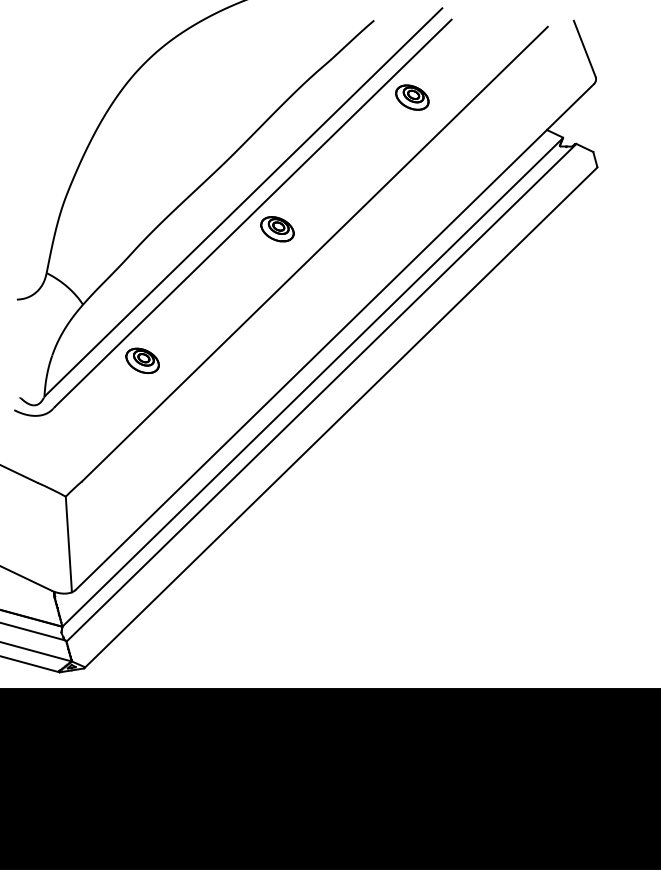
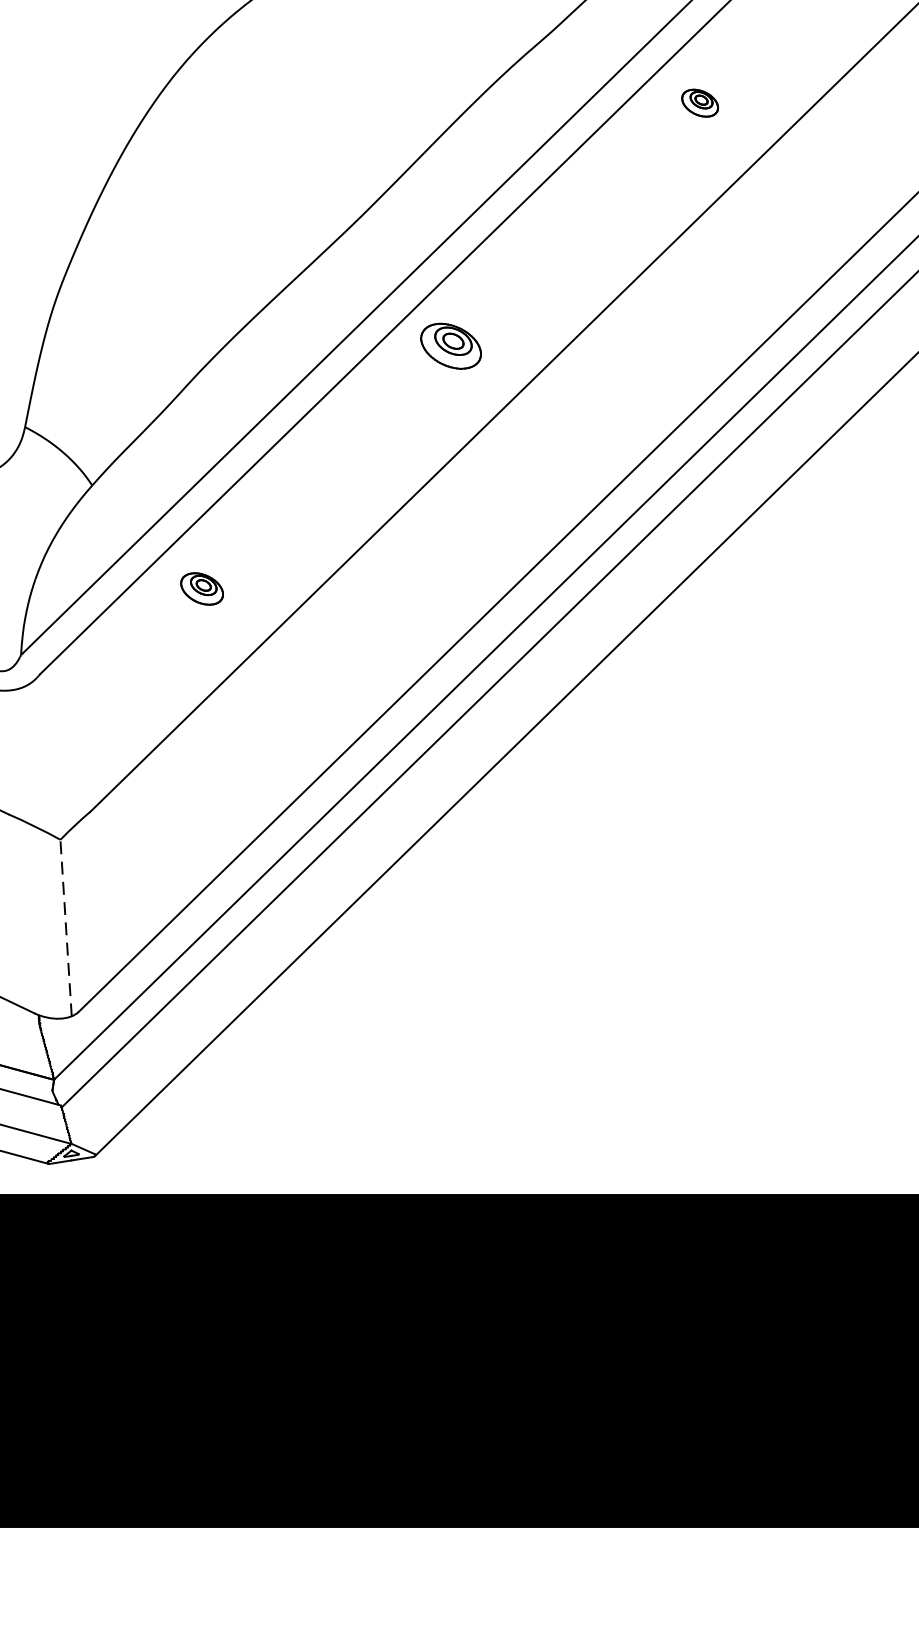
part: (412, 97) -> (700, 103), size x0.6
part: (142, 360) -> (201, 588), size x0.7
line: (68, 544) -> (65, 928), solid -> dashed

